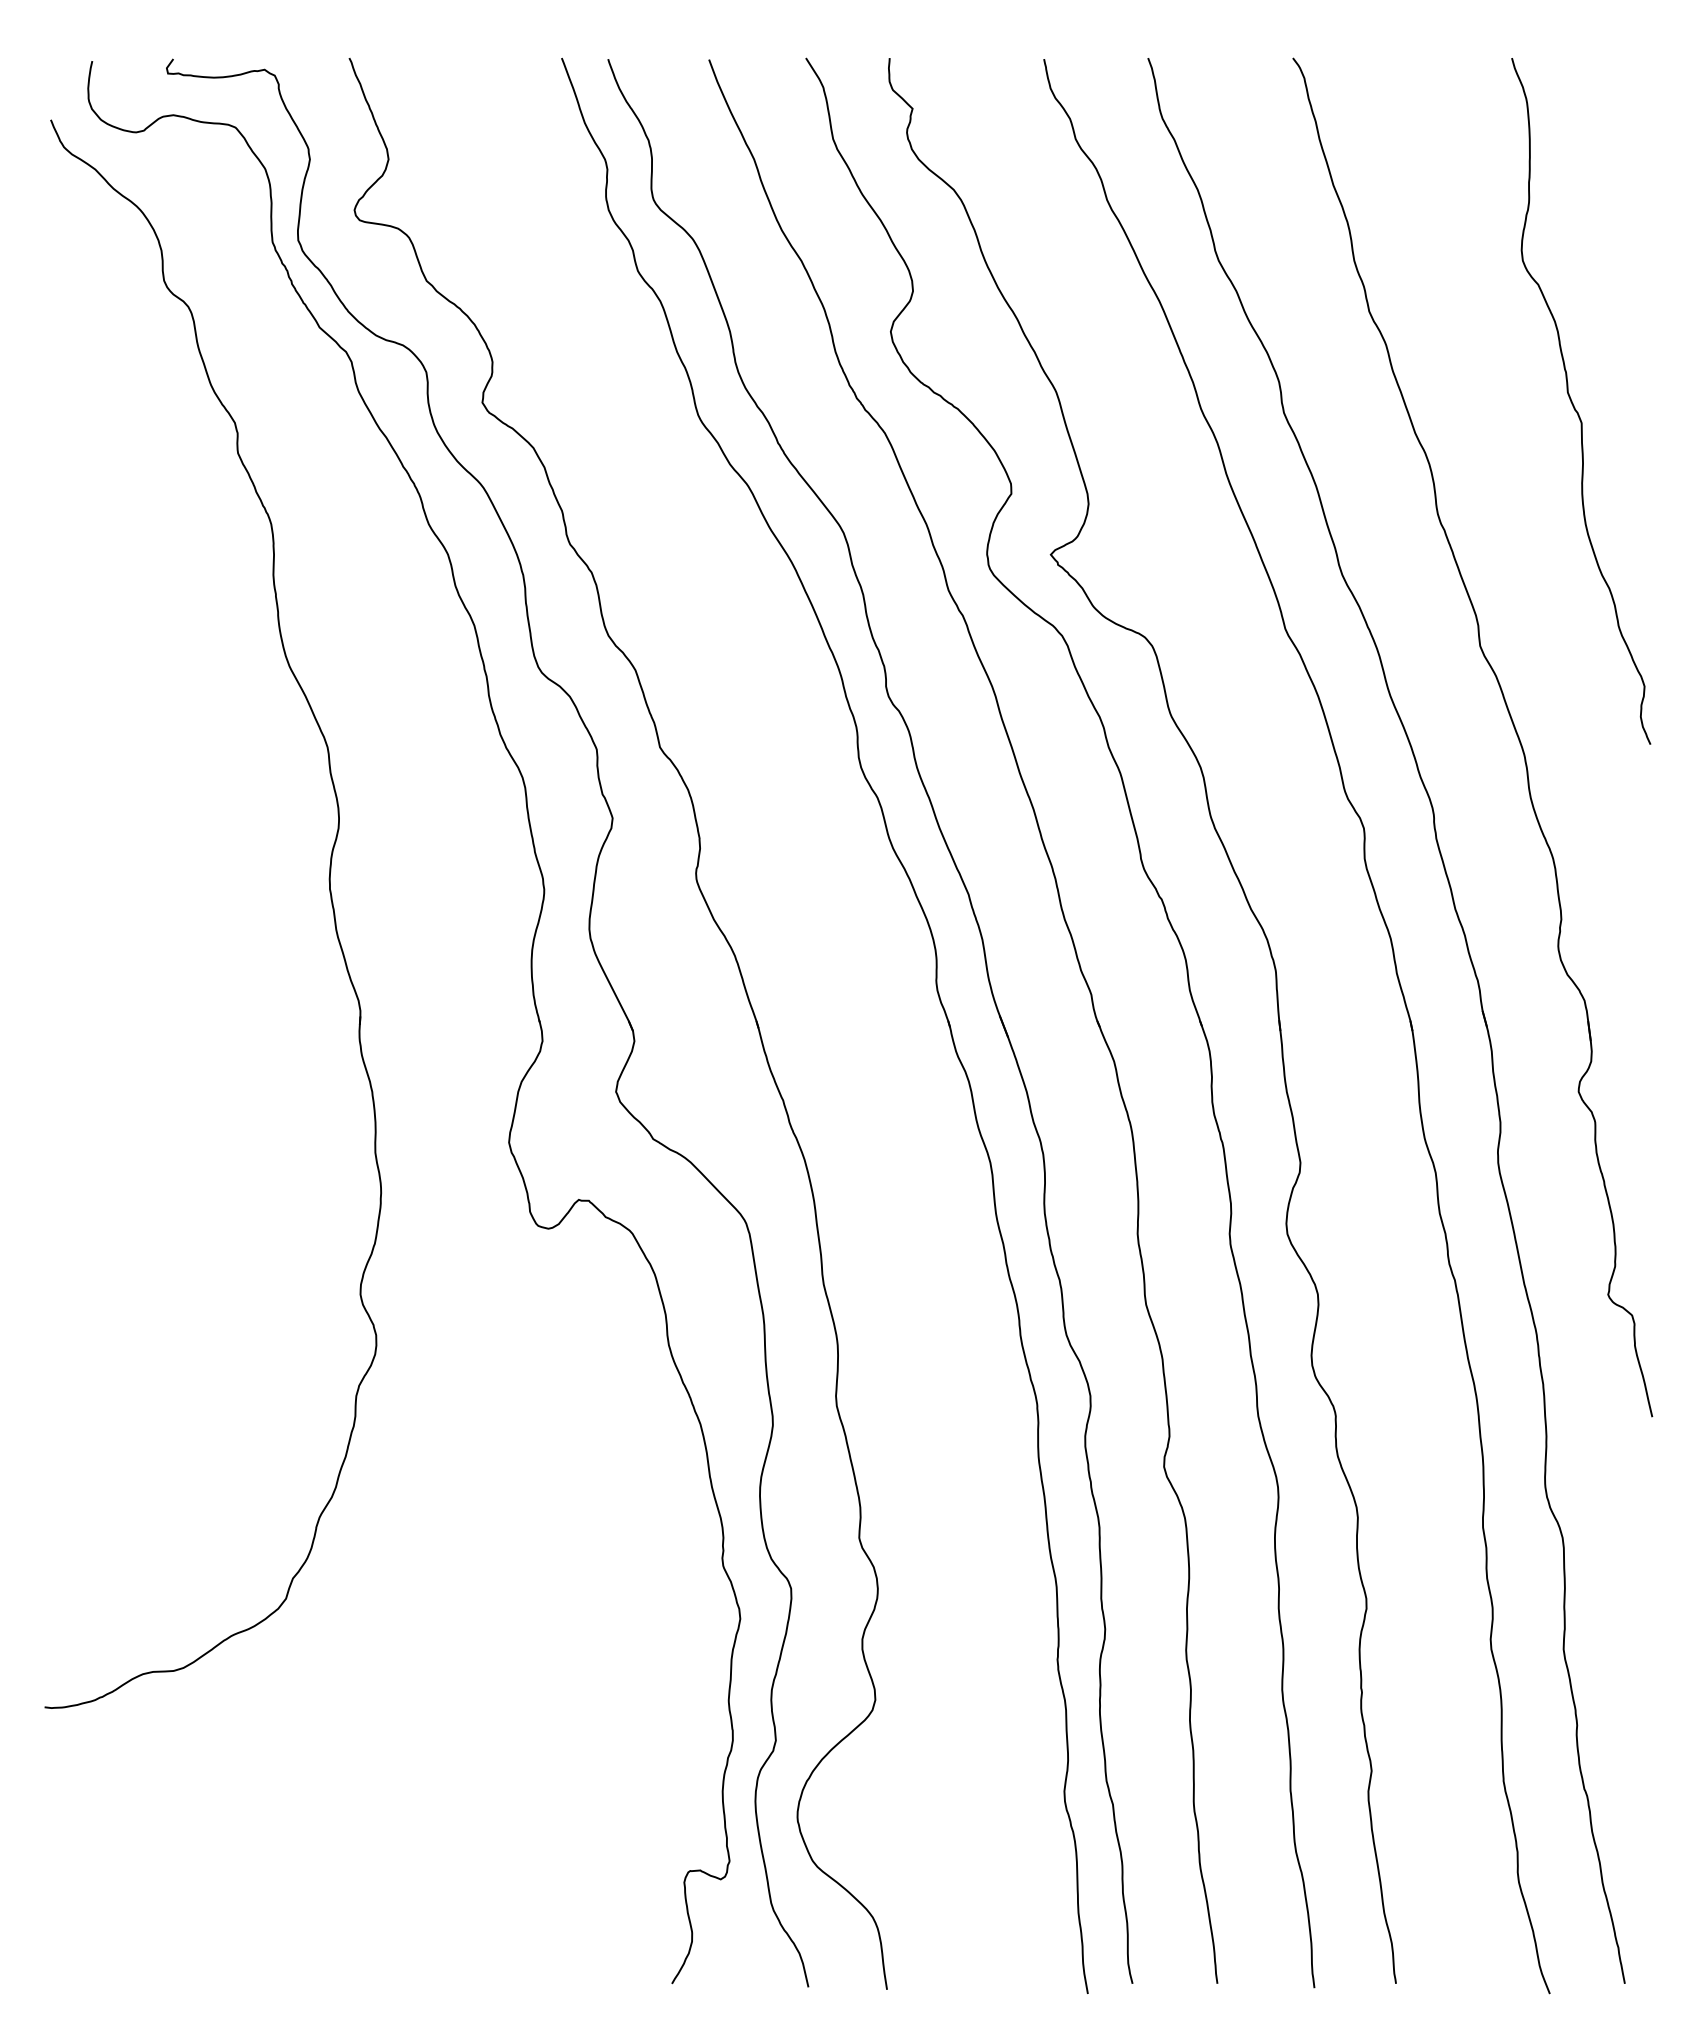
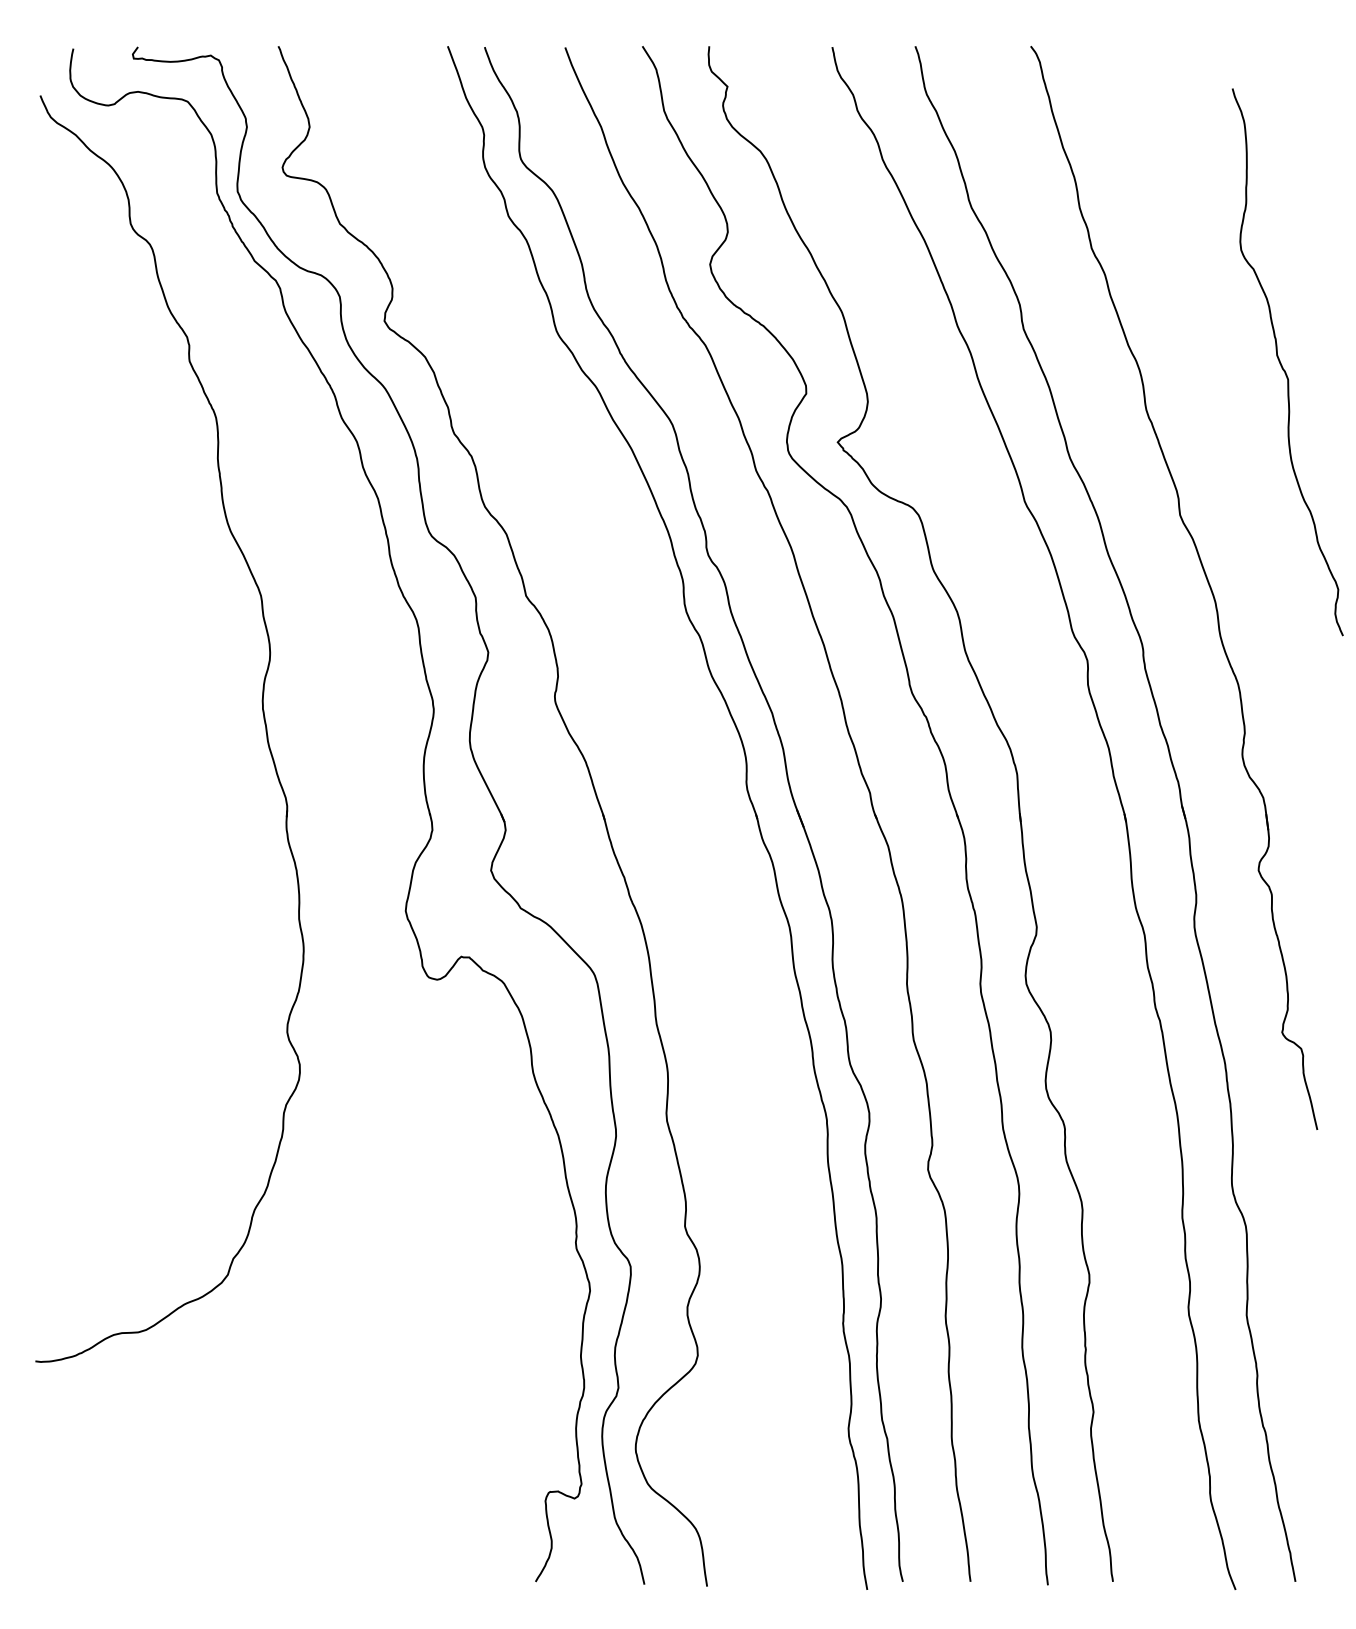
curve: (1574, 405) -> (1282, 365), moved

